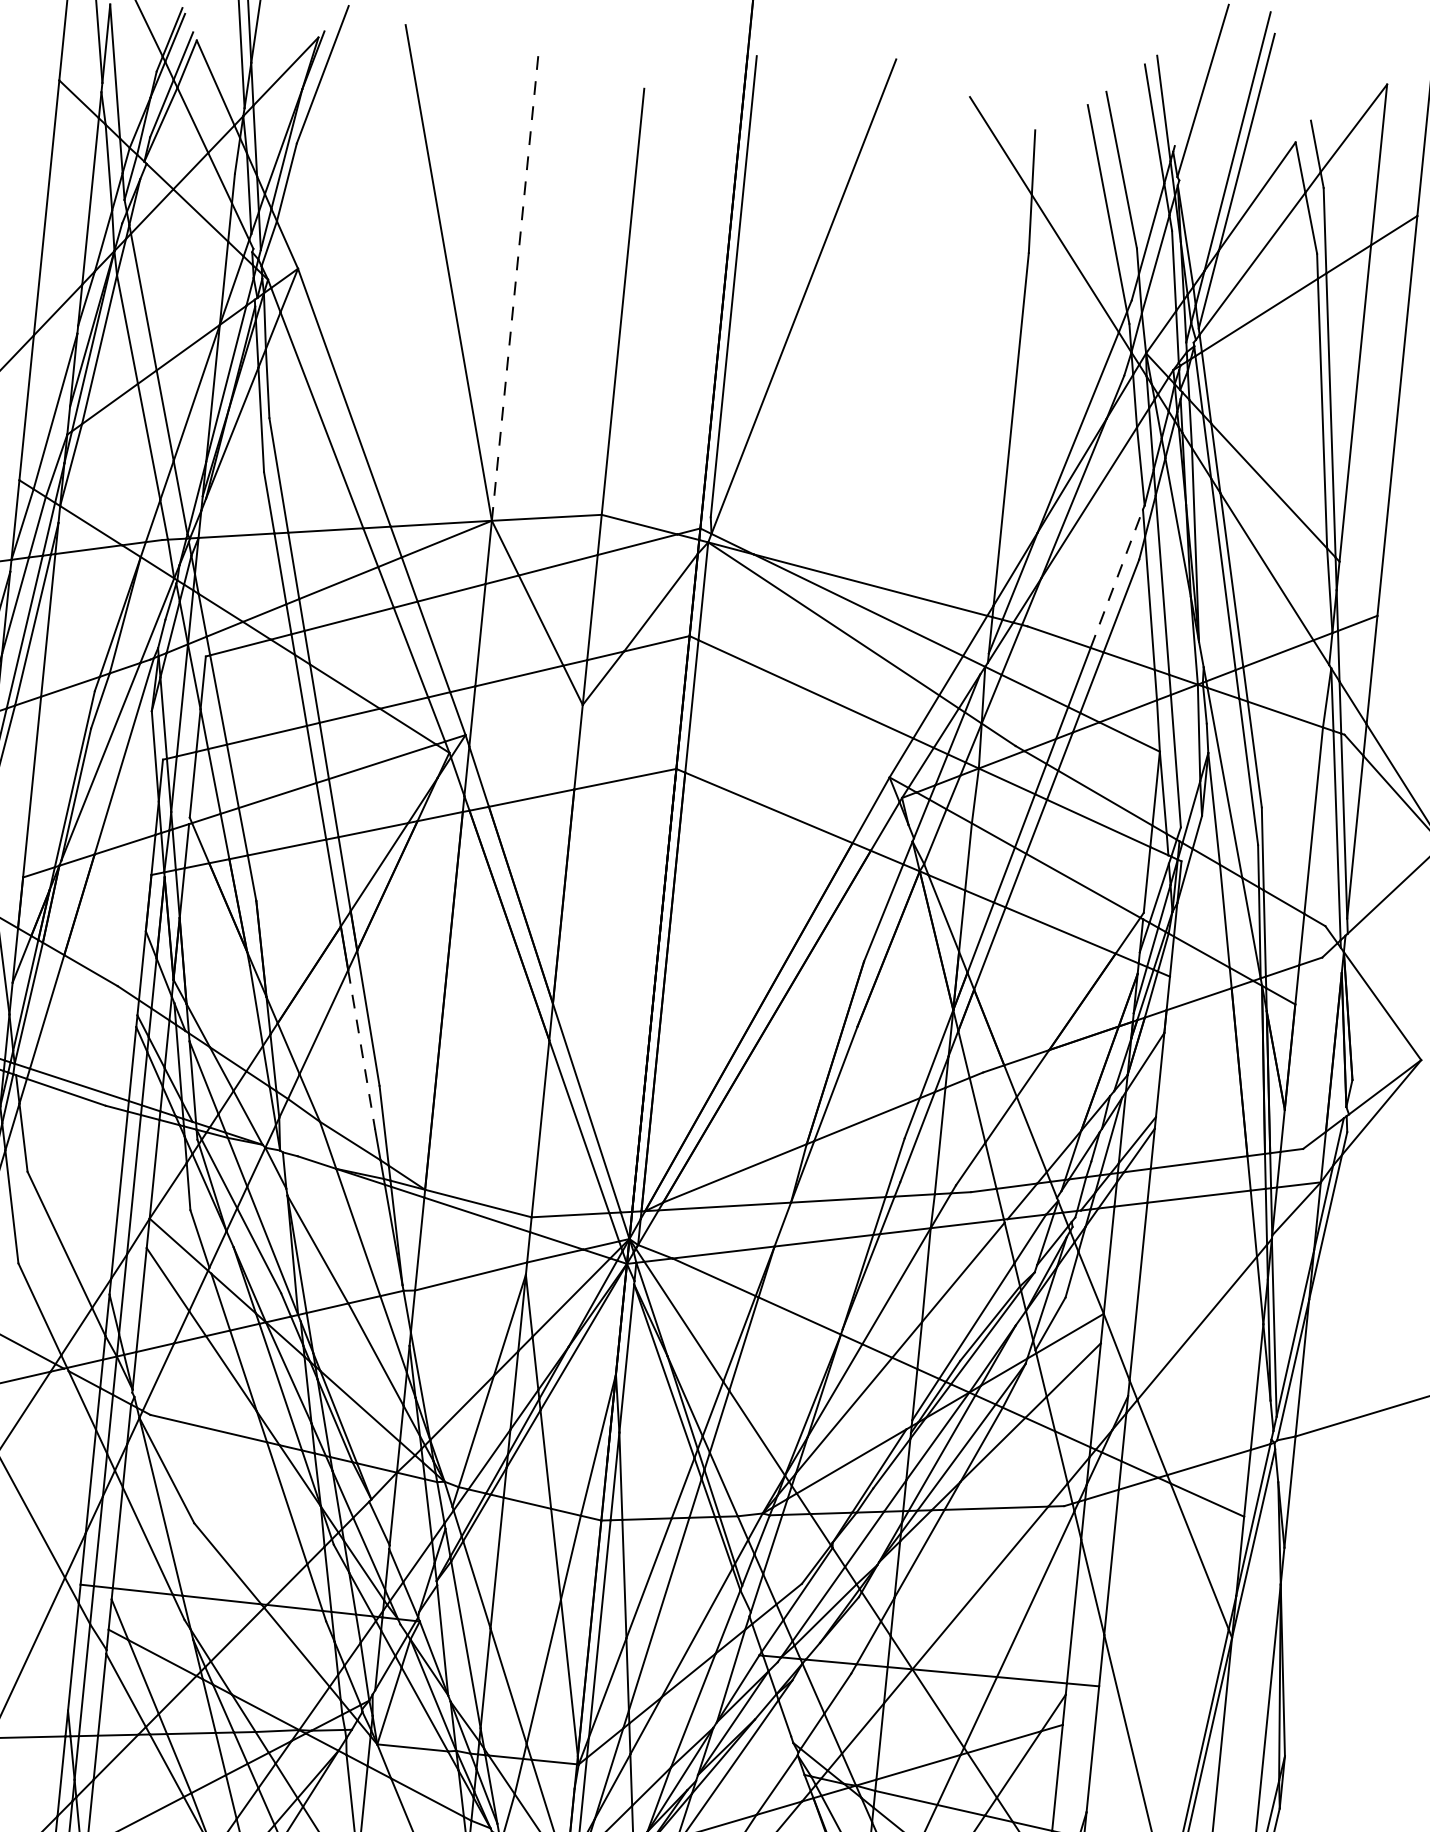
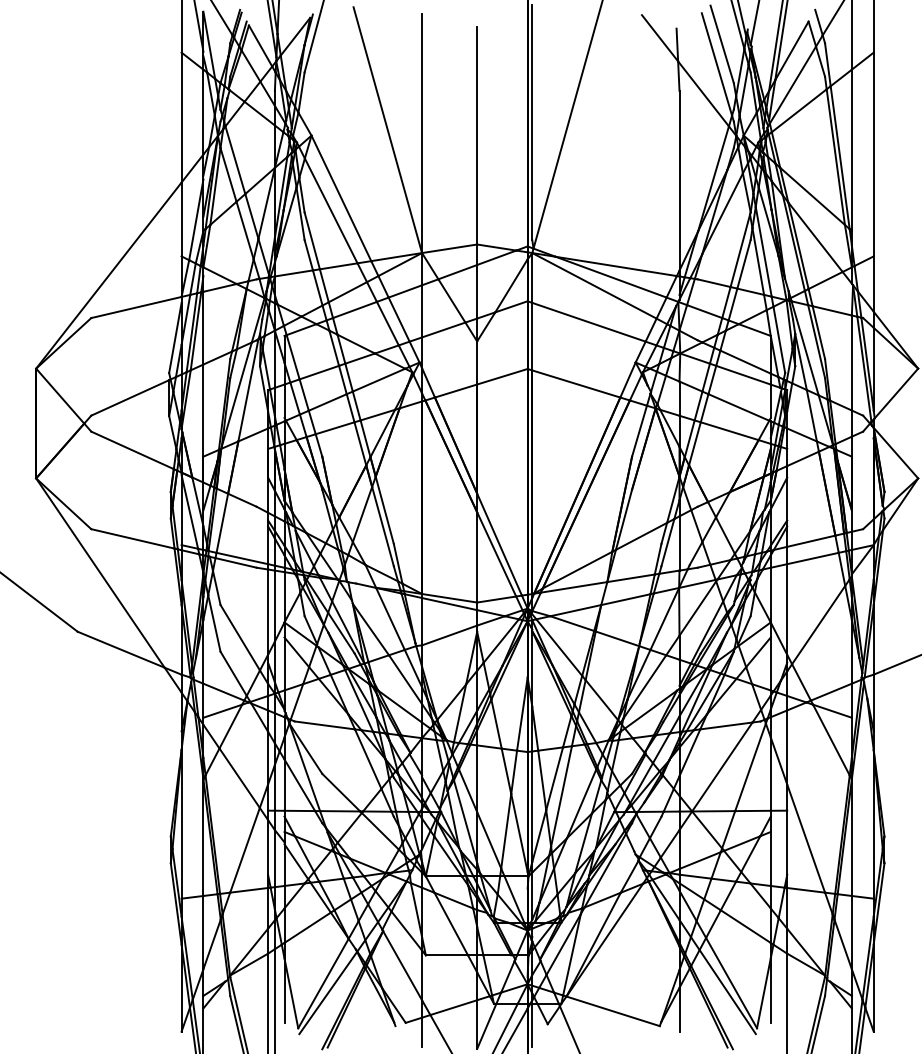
line: (516, 286) -> (422, 133), dashed -> solid
line: (1117, 578) -> (740, 250), dashed -> solid
line: (362, 1051) -> (383, 527), dashed -> solid

